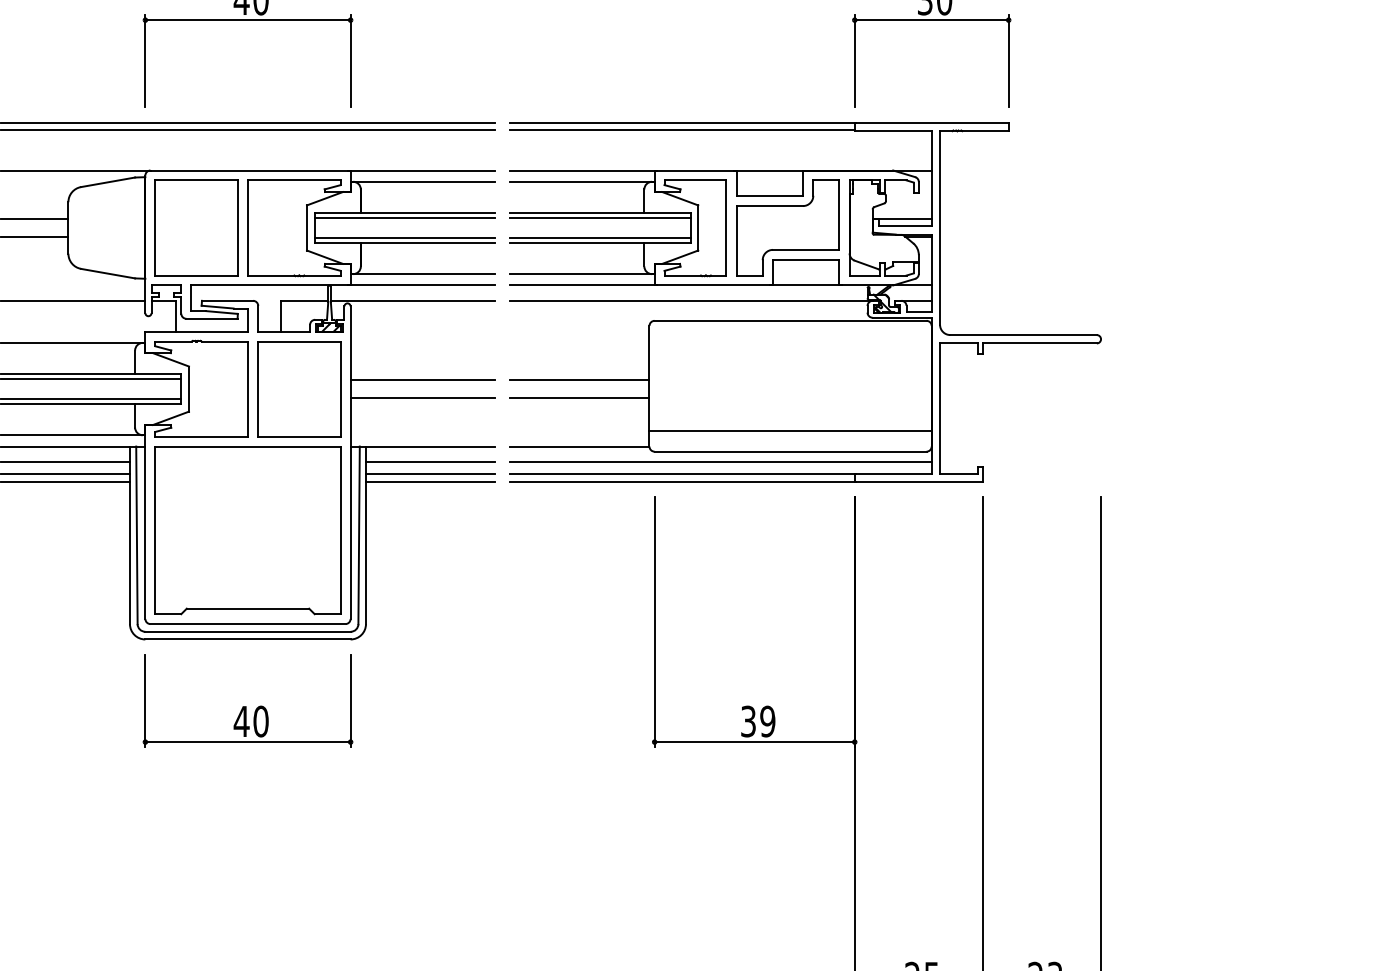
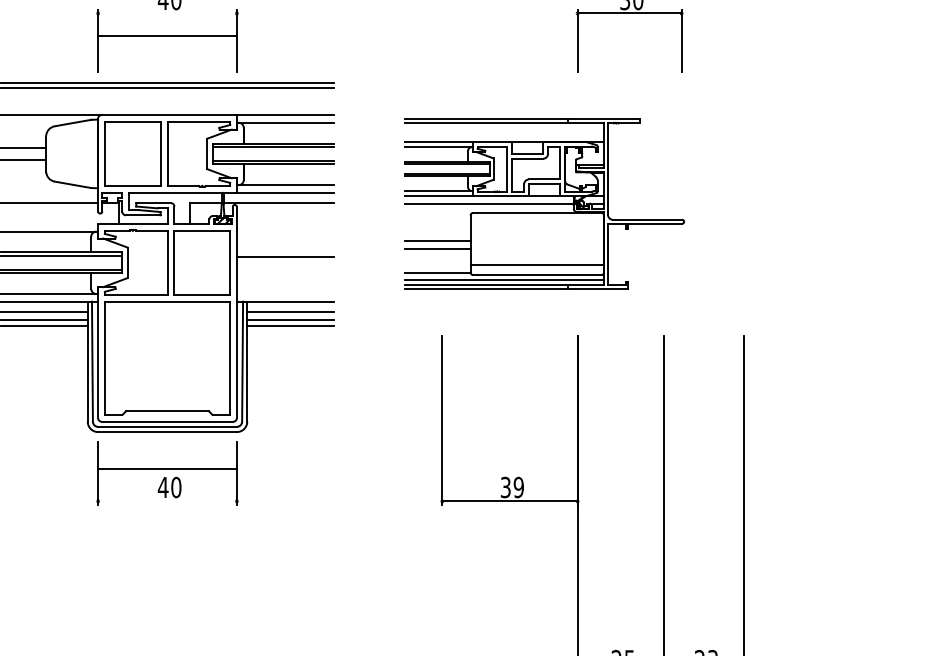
line: (247, 20) -> (167, 36), moved
part: (805, 302) -> (544, 204), size x0.7
line: (422, 397) -> (285, 268), removed
line: (247, 742) -> (167, 469), moved

